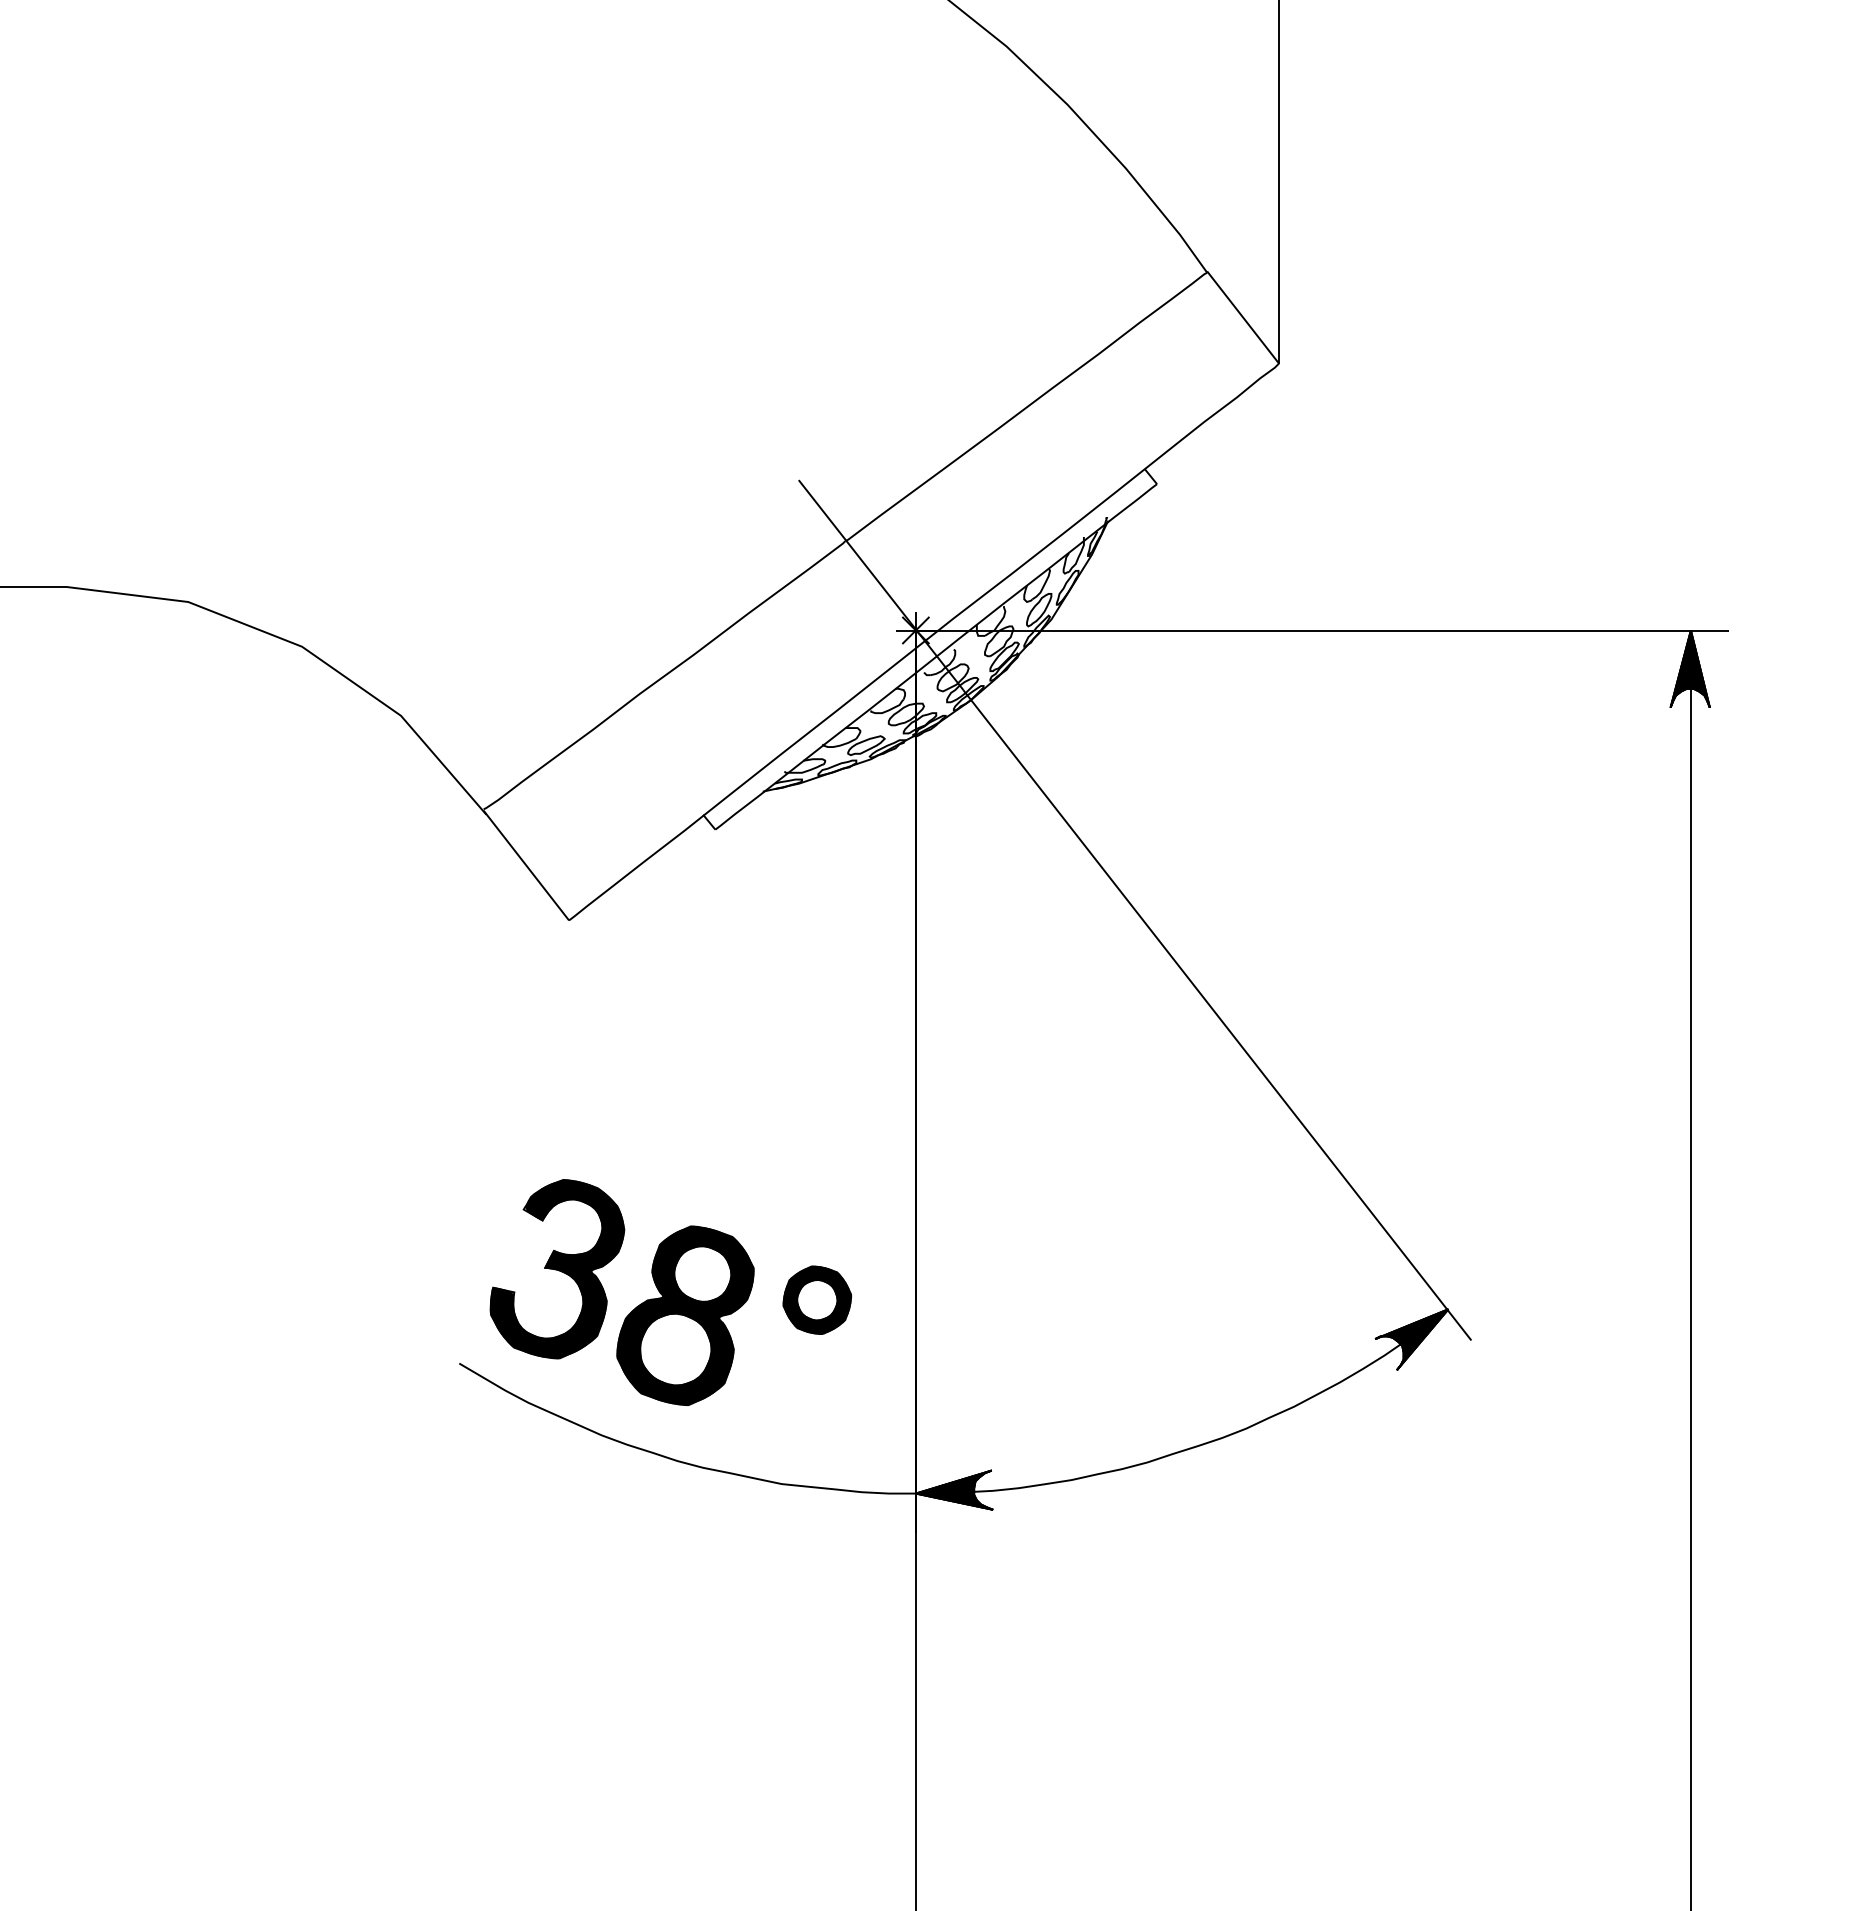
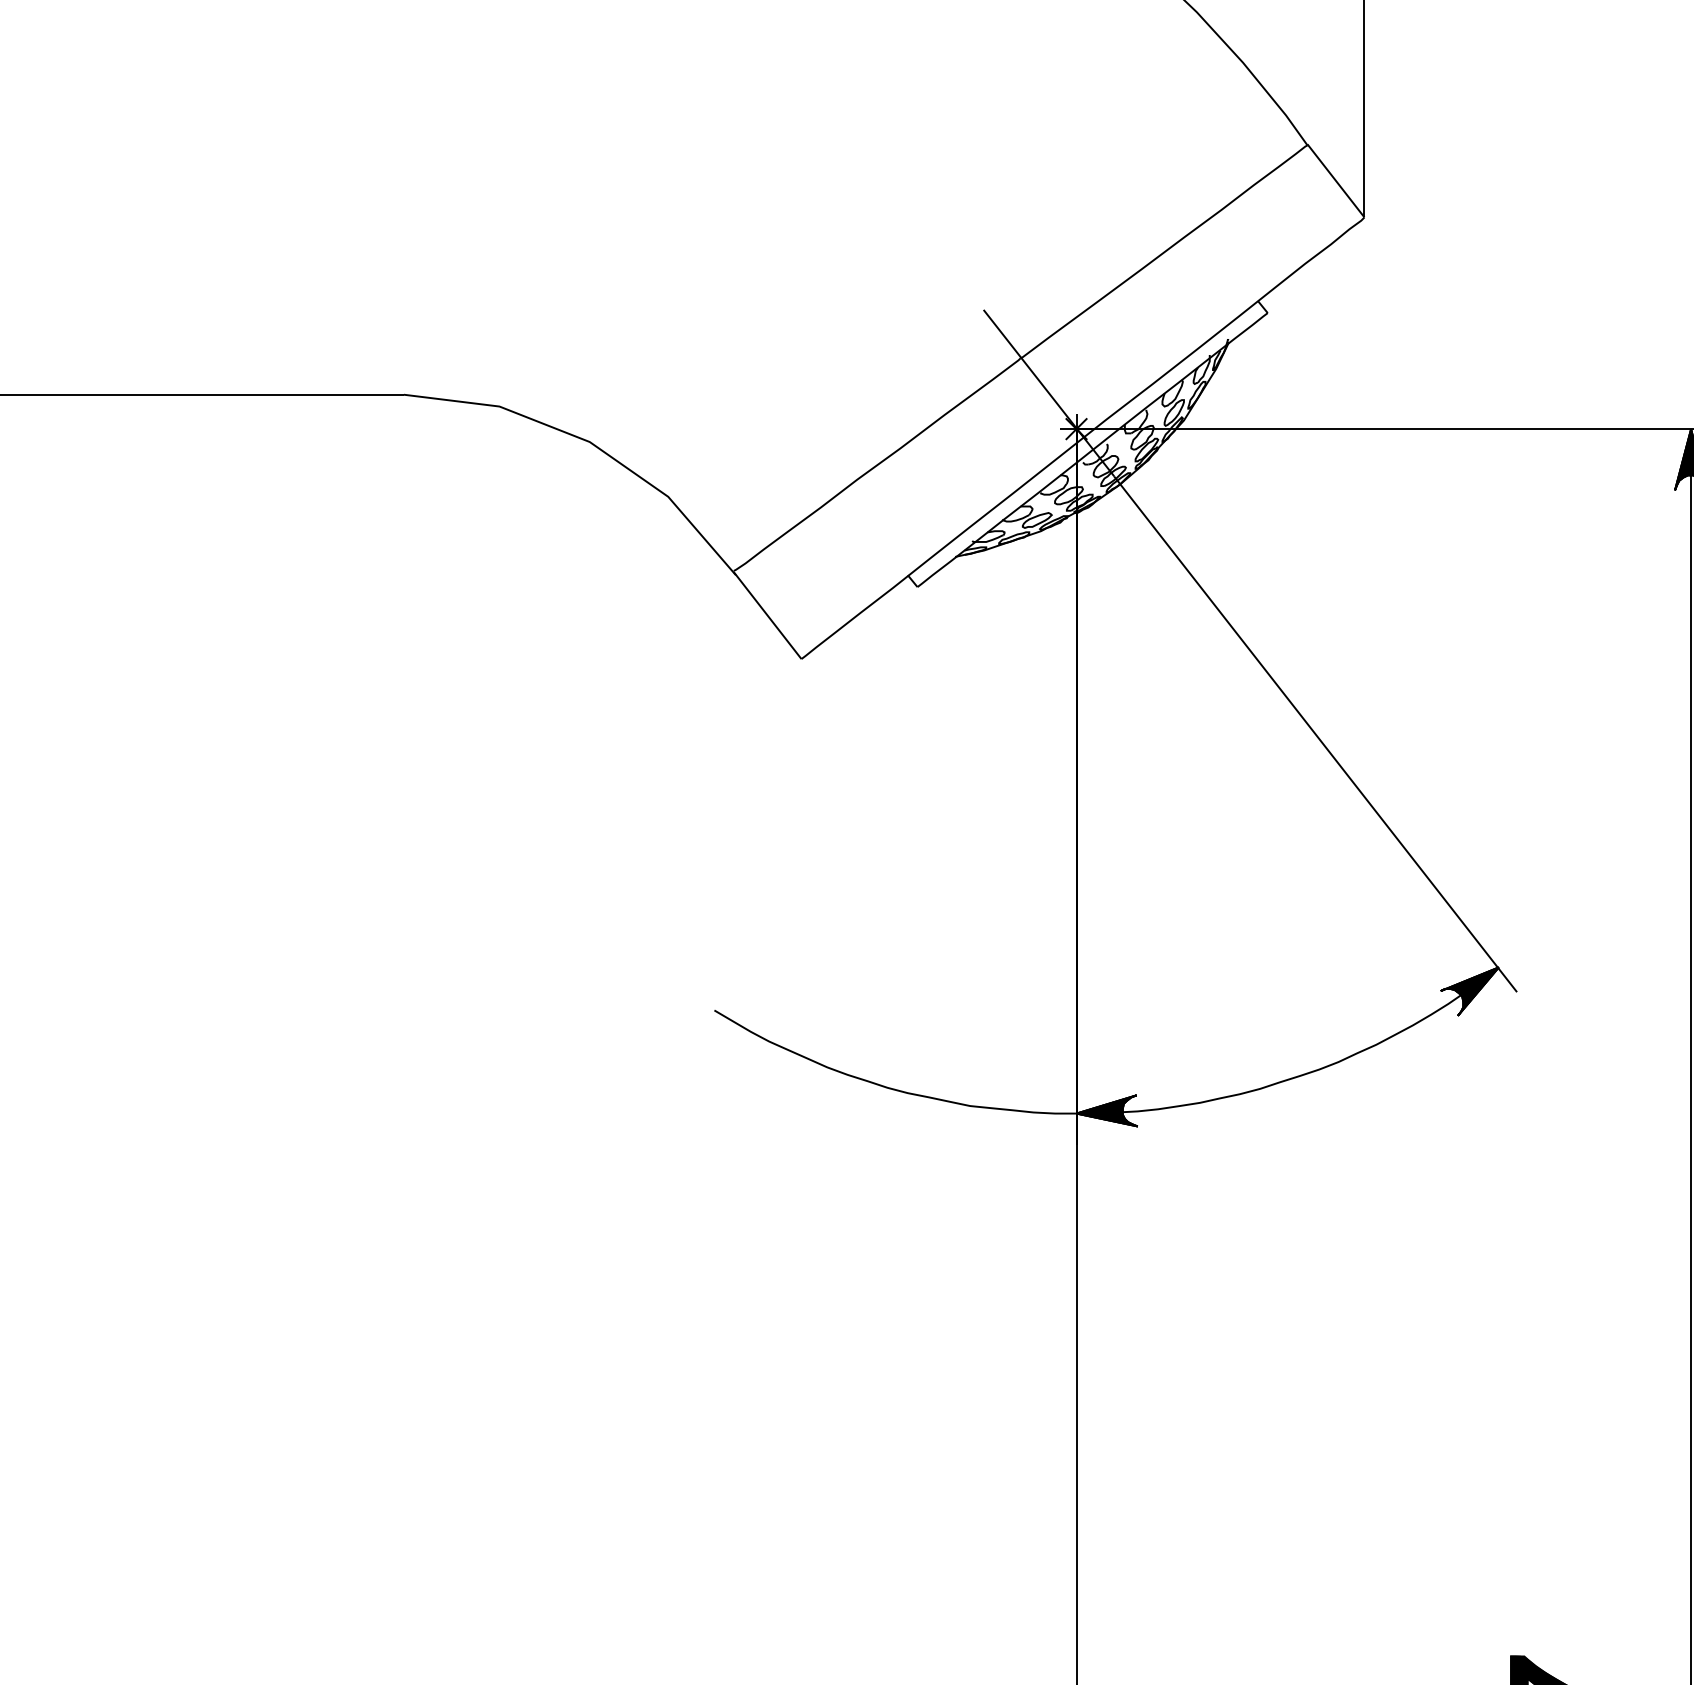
part: (671, 1292) -> (882, 954), removed

